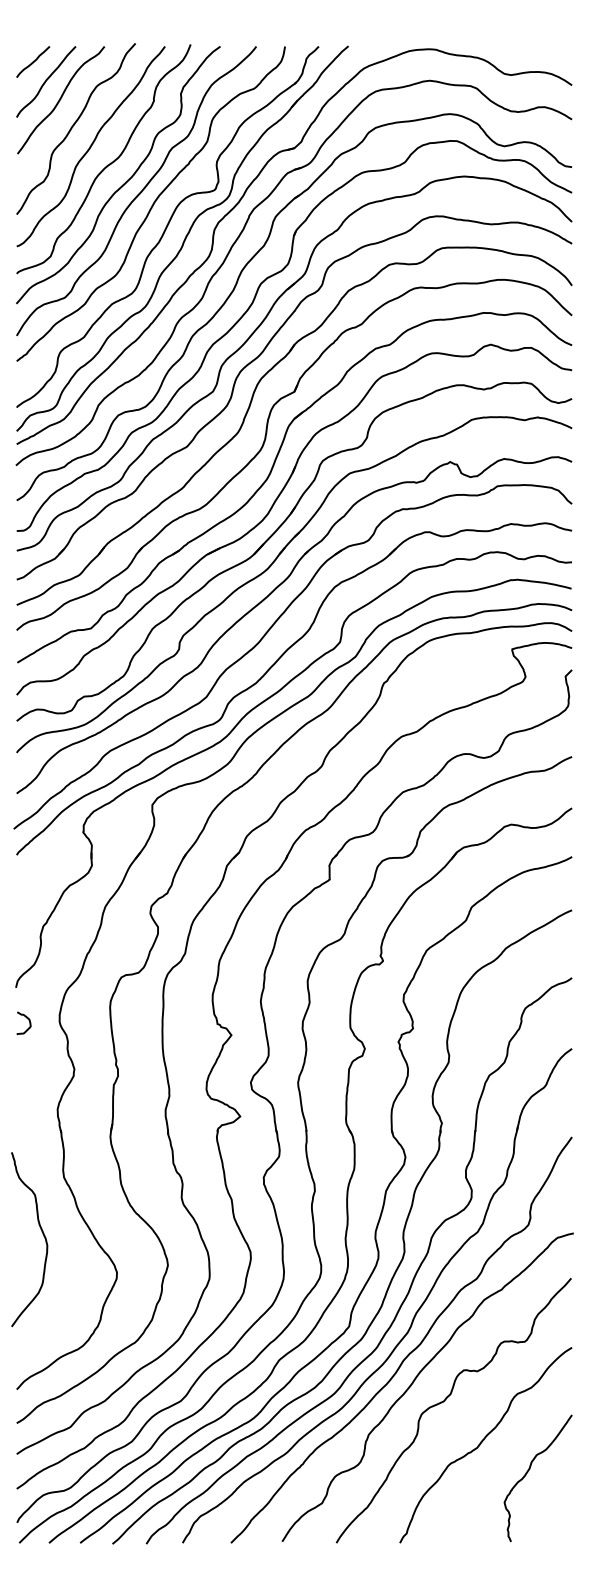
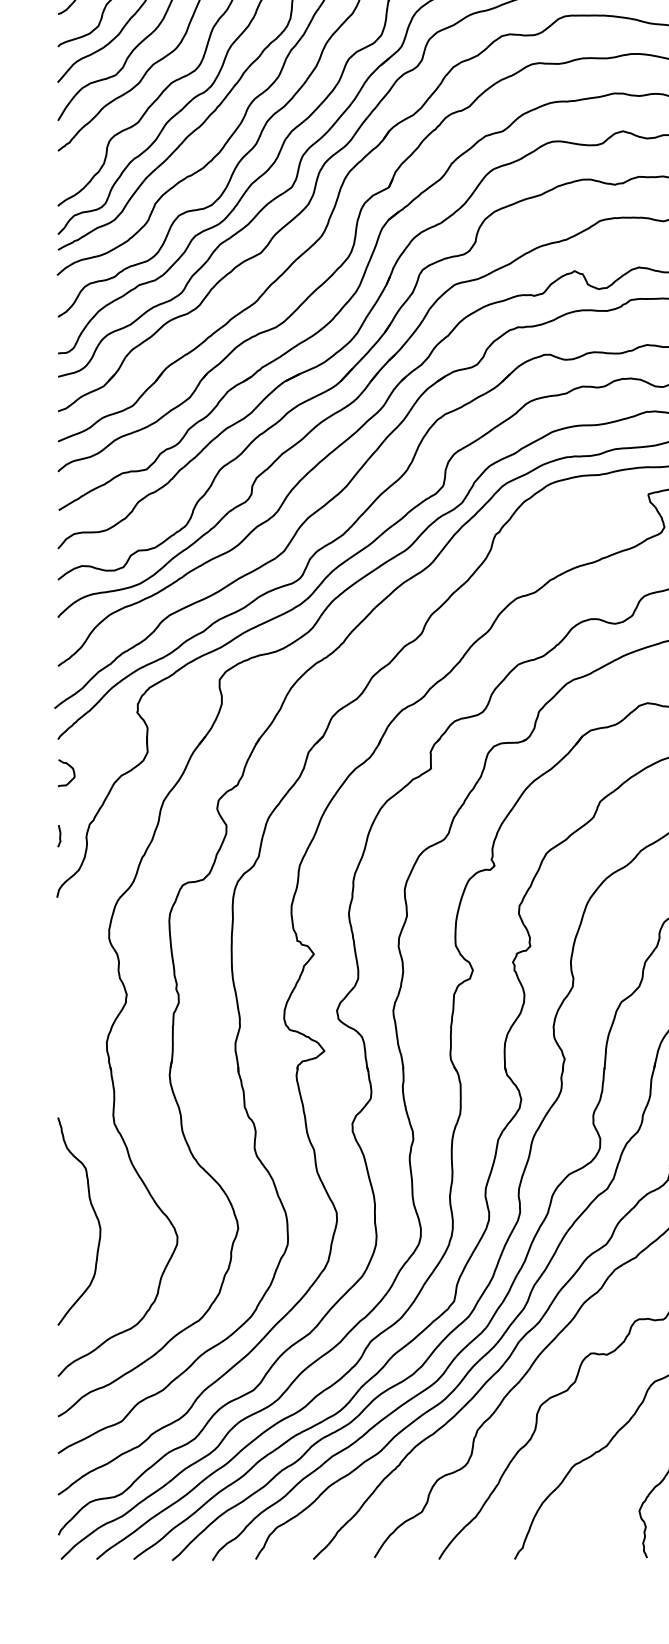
line: (17, 935) -> (58, 835), added
curve: (27, 1019) -> (70, 768), moved
curve: (42, 1234) -> (94, 1215), moved

